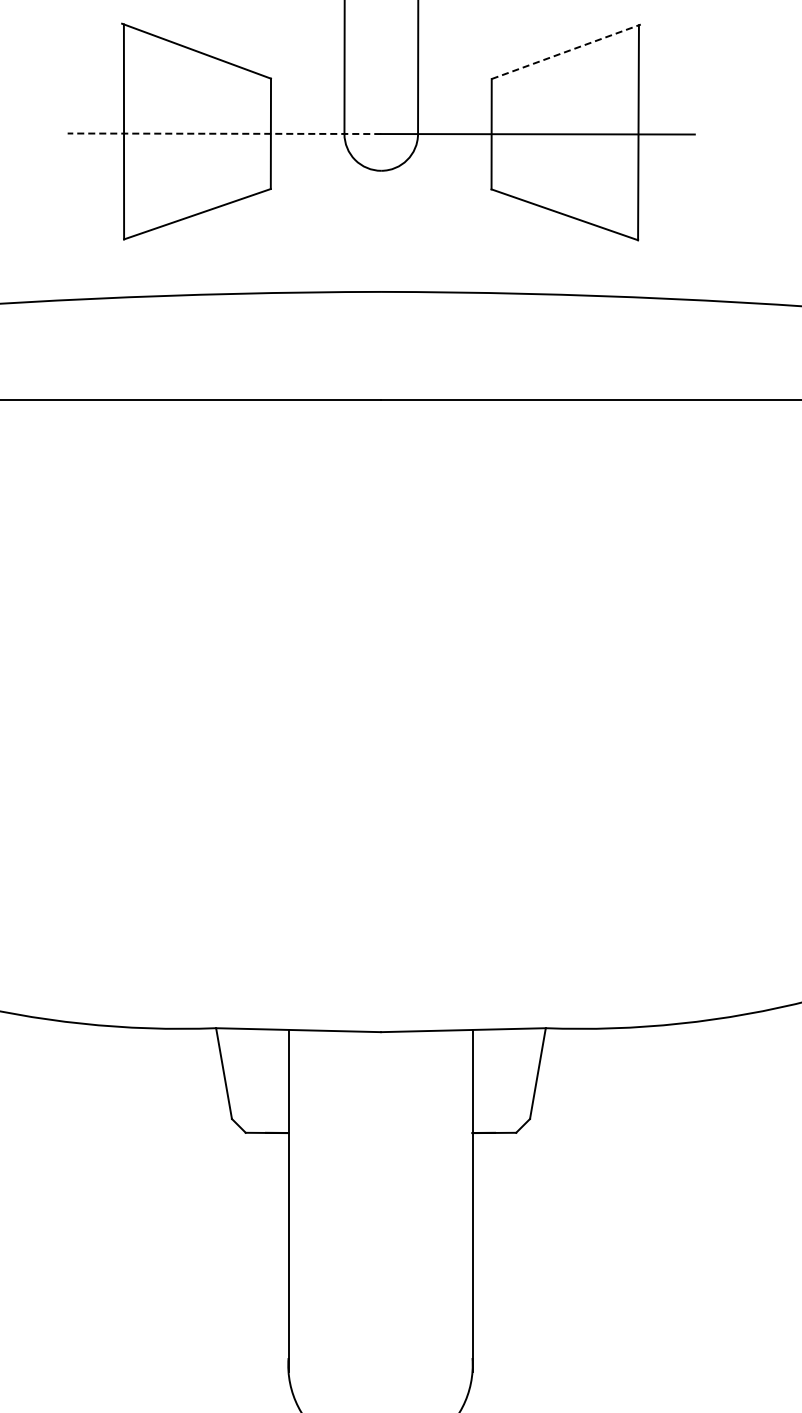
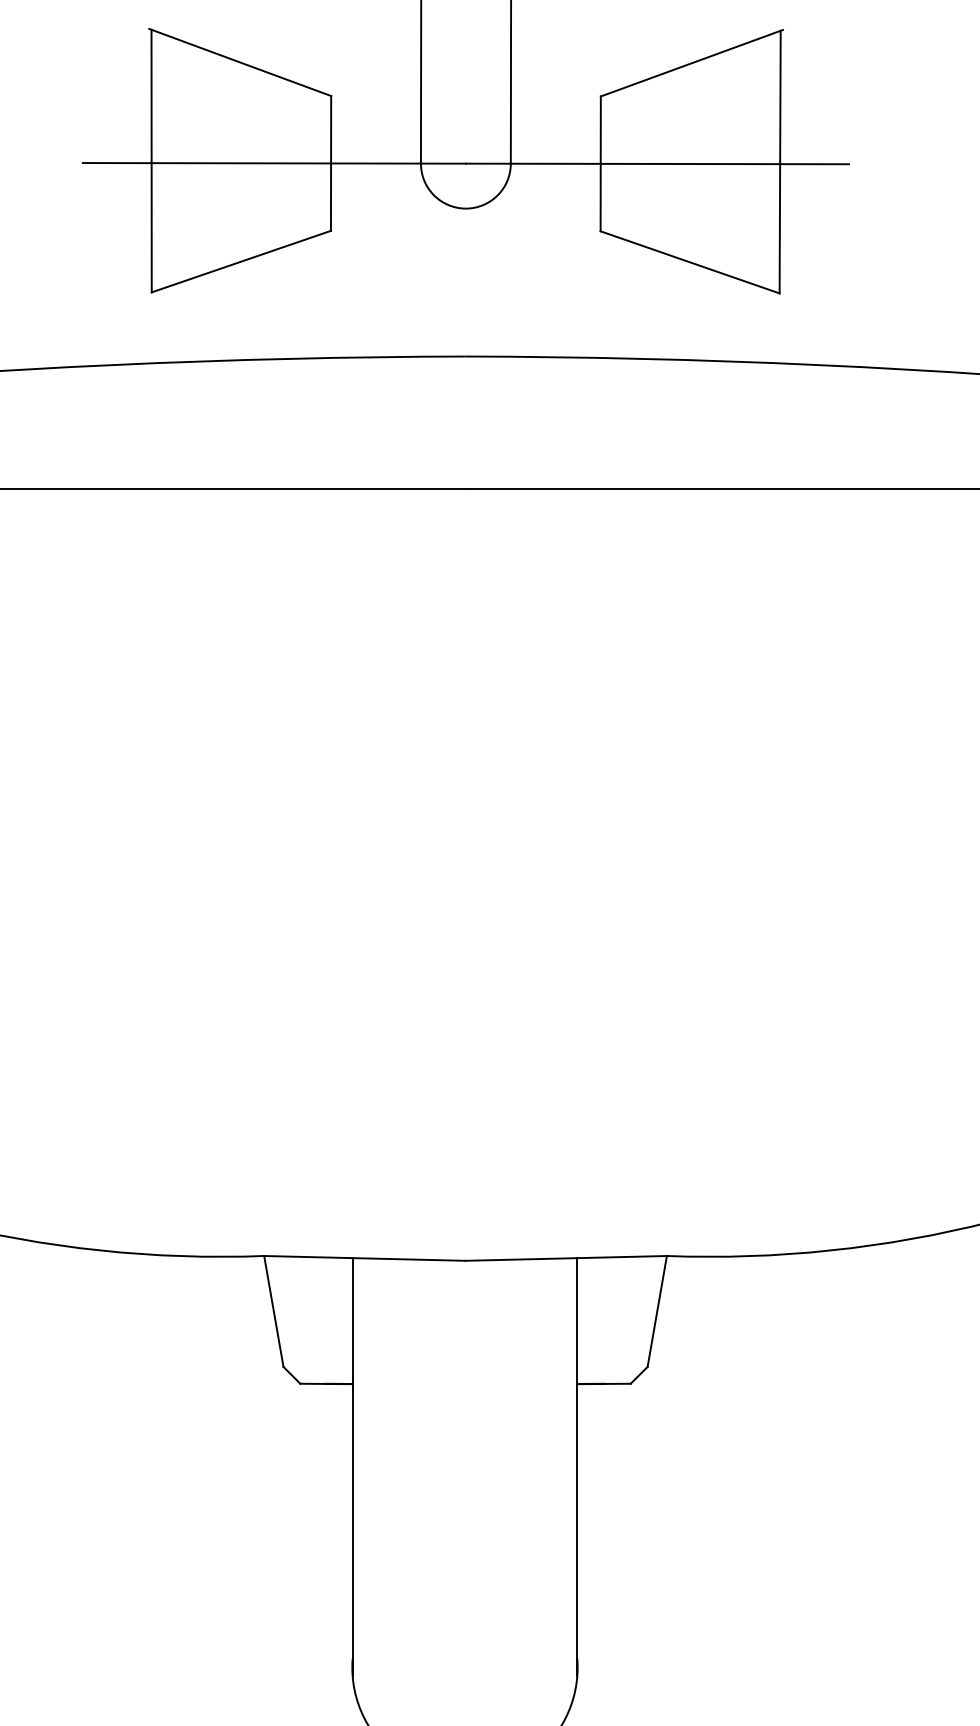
line: (566, 51) -> (692, 62), dashed -> solid
line: (224, 133) -> (274, 163), dashed -> solid

